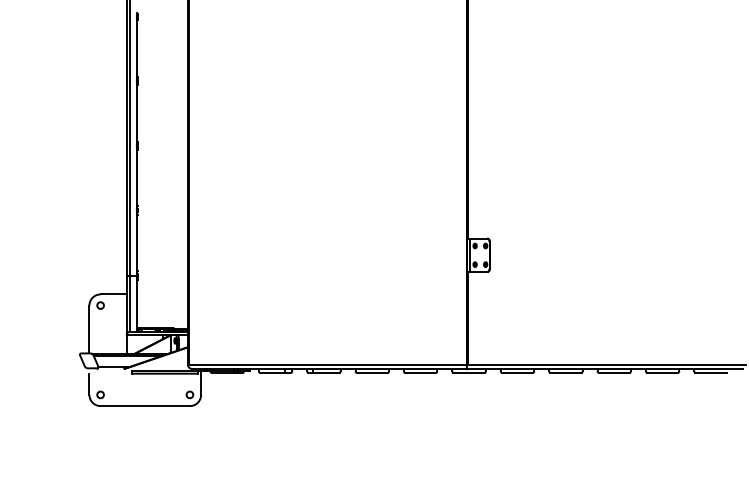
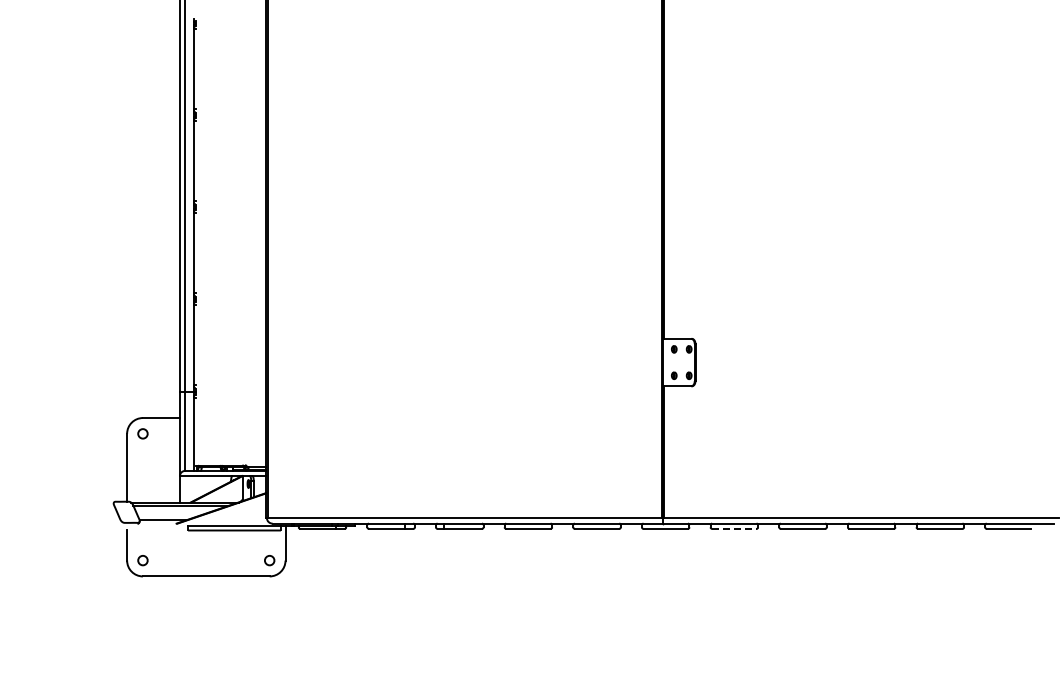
line: (469, 255) -> (666, 362), removed
line: (517, 372) -> (734, 528), solid -> dashed

